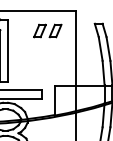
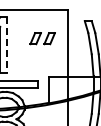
part: (47, 30) -> (42, 38), moved
line: (8, 50) -> (7, 45), solid -> dashed

